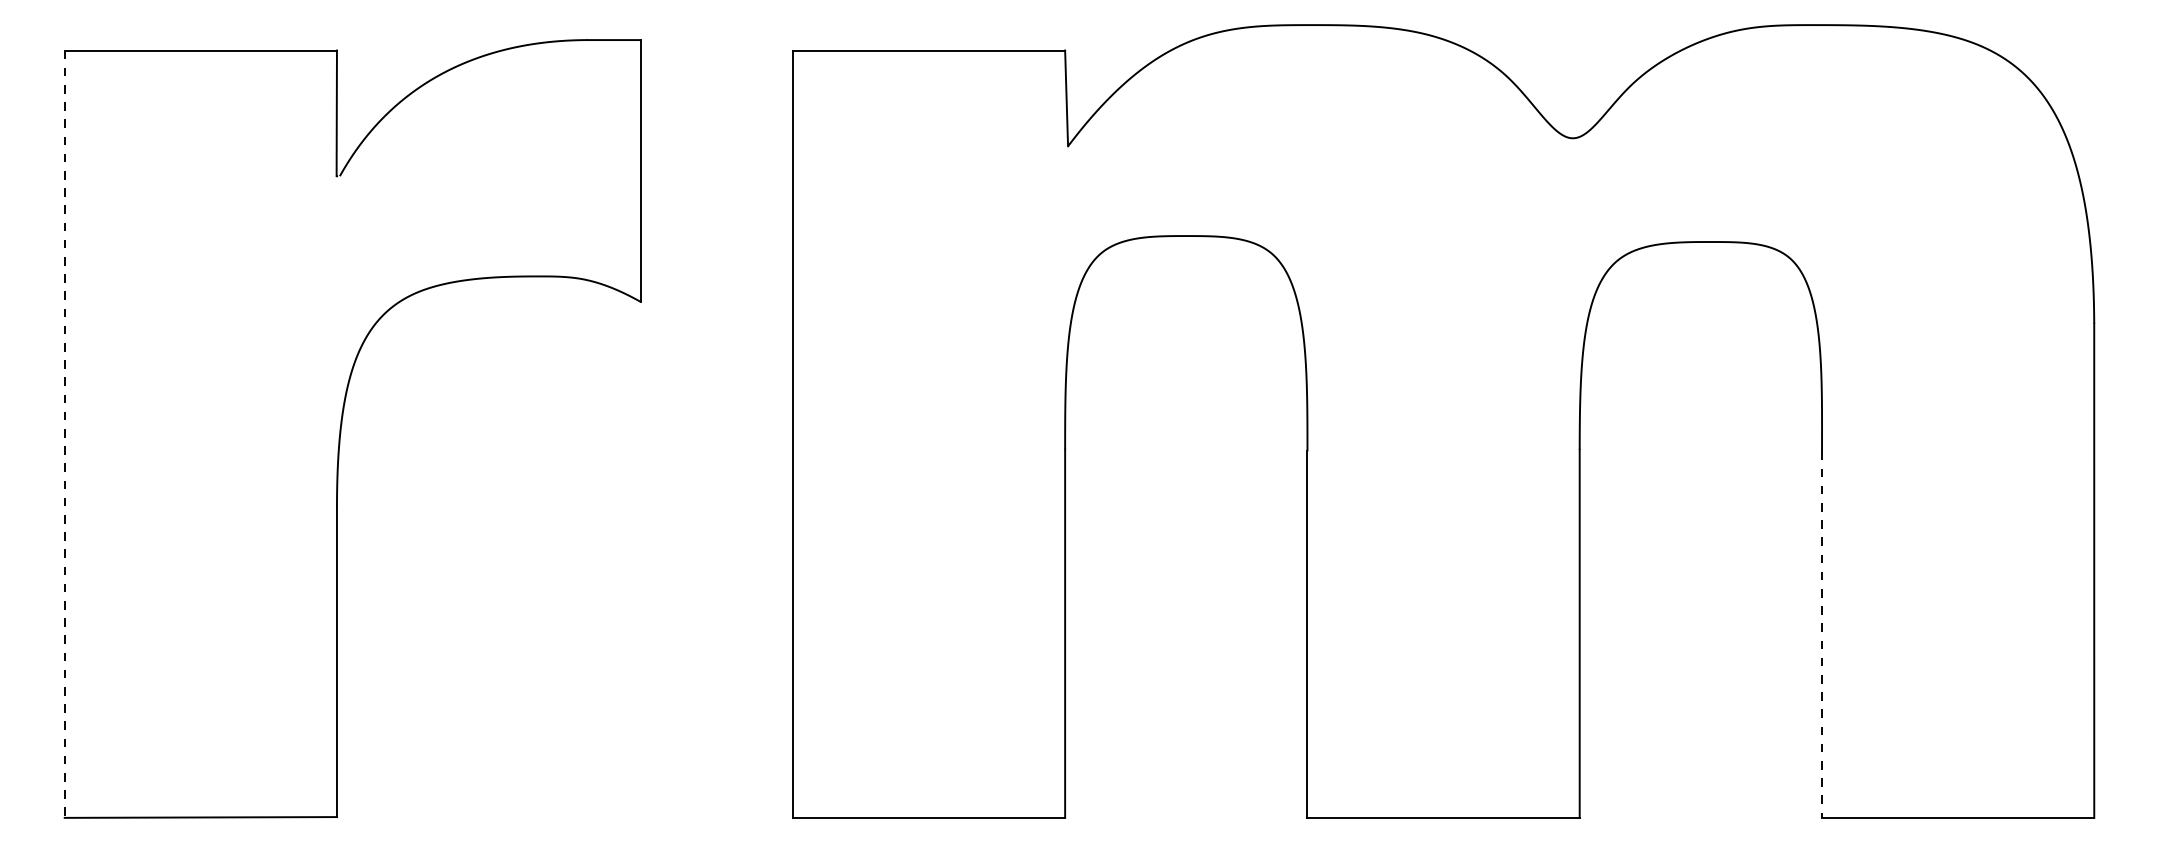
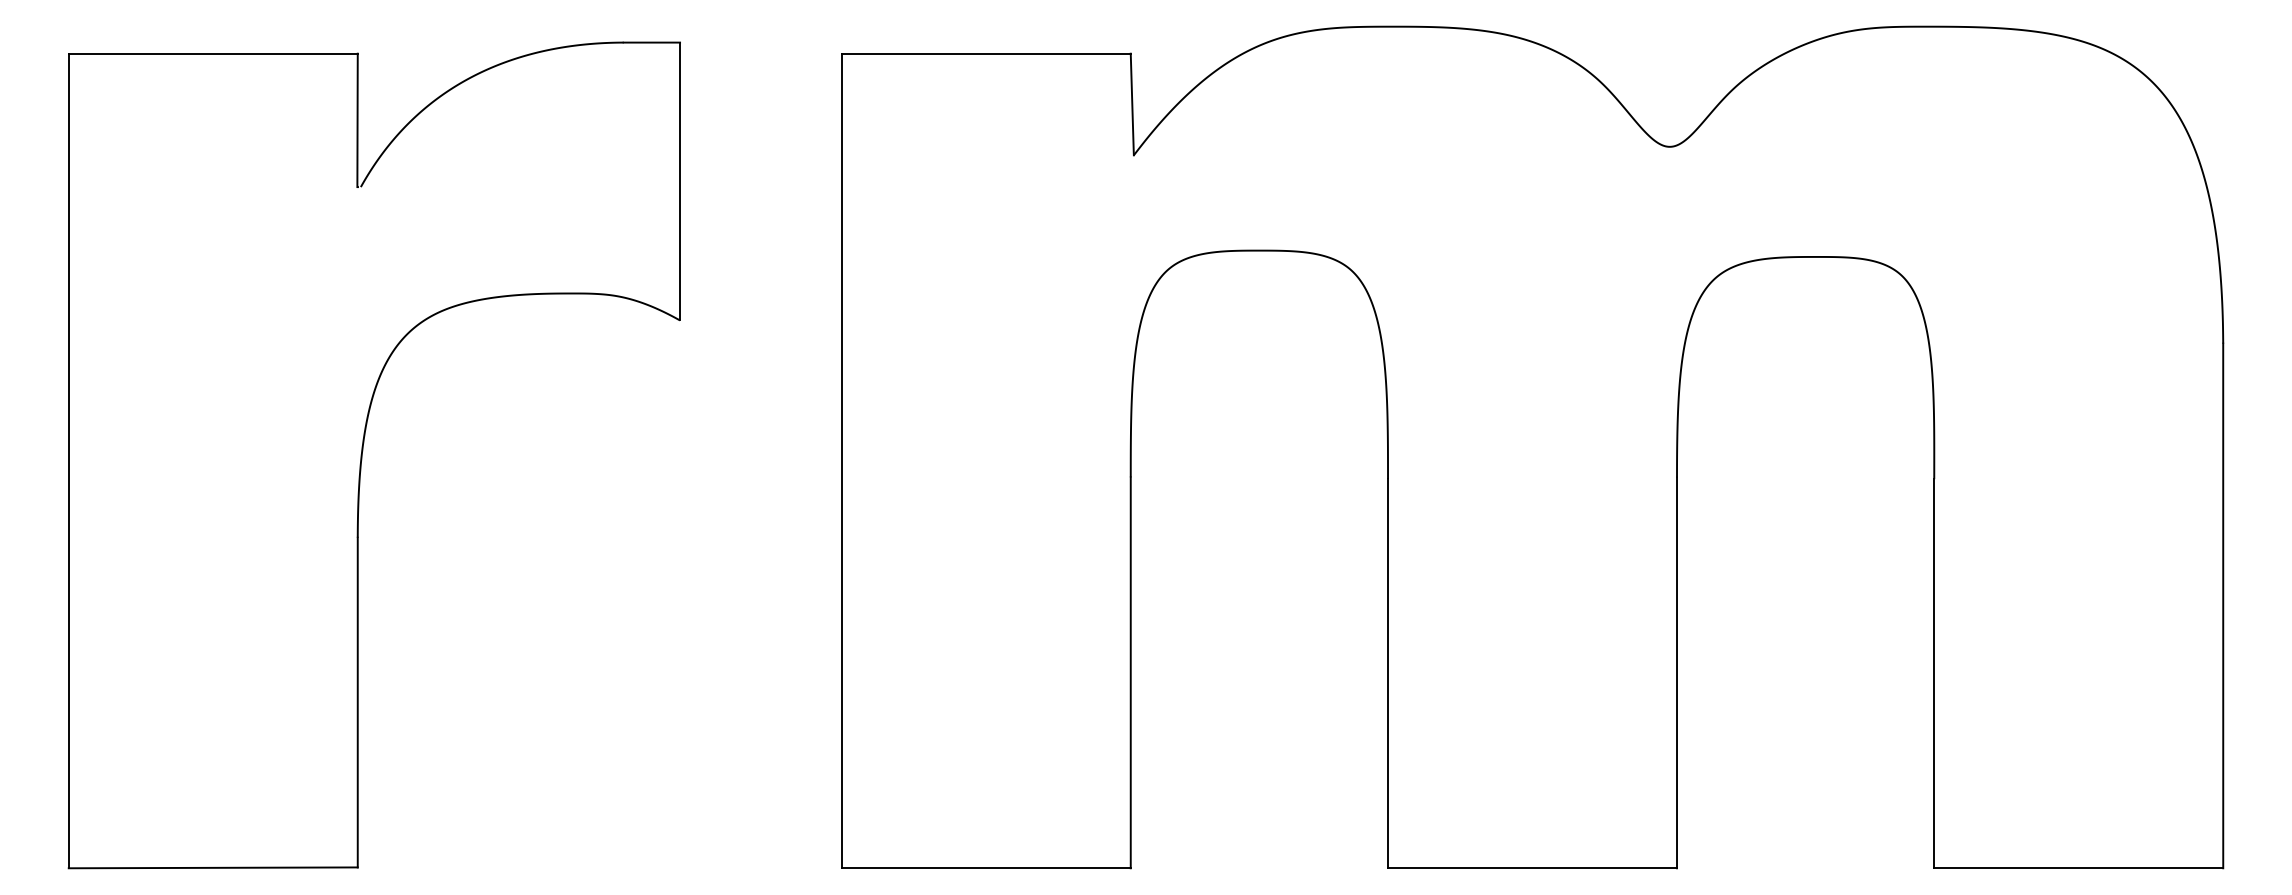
line: (64, 434) -> (68, 461), dashed -> solid
line: (1822, 634) -> (1934, 673), dashed -> solid

